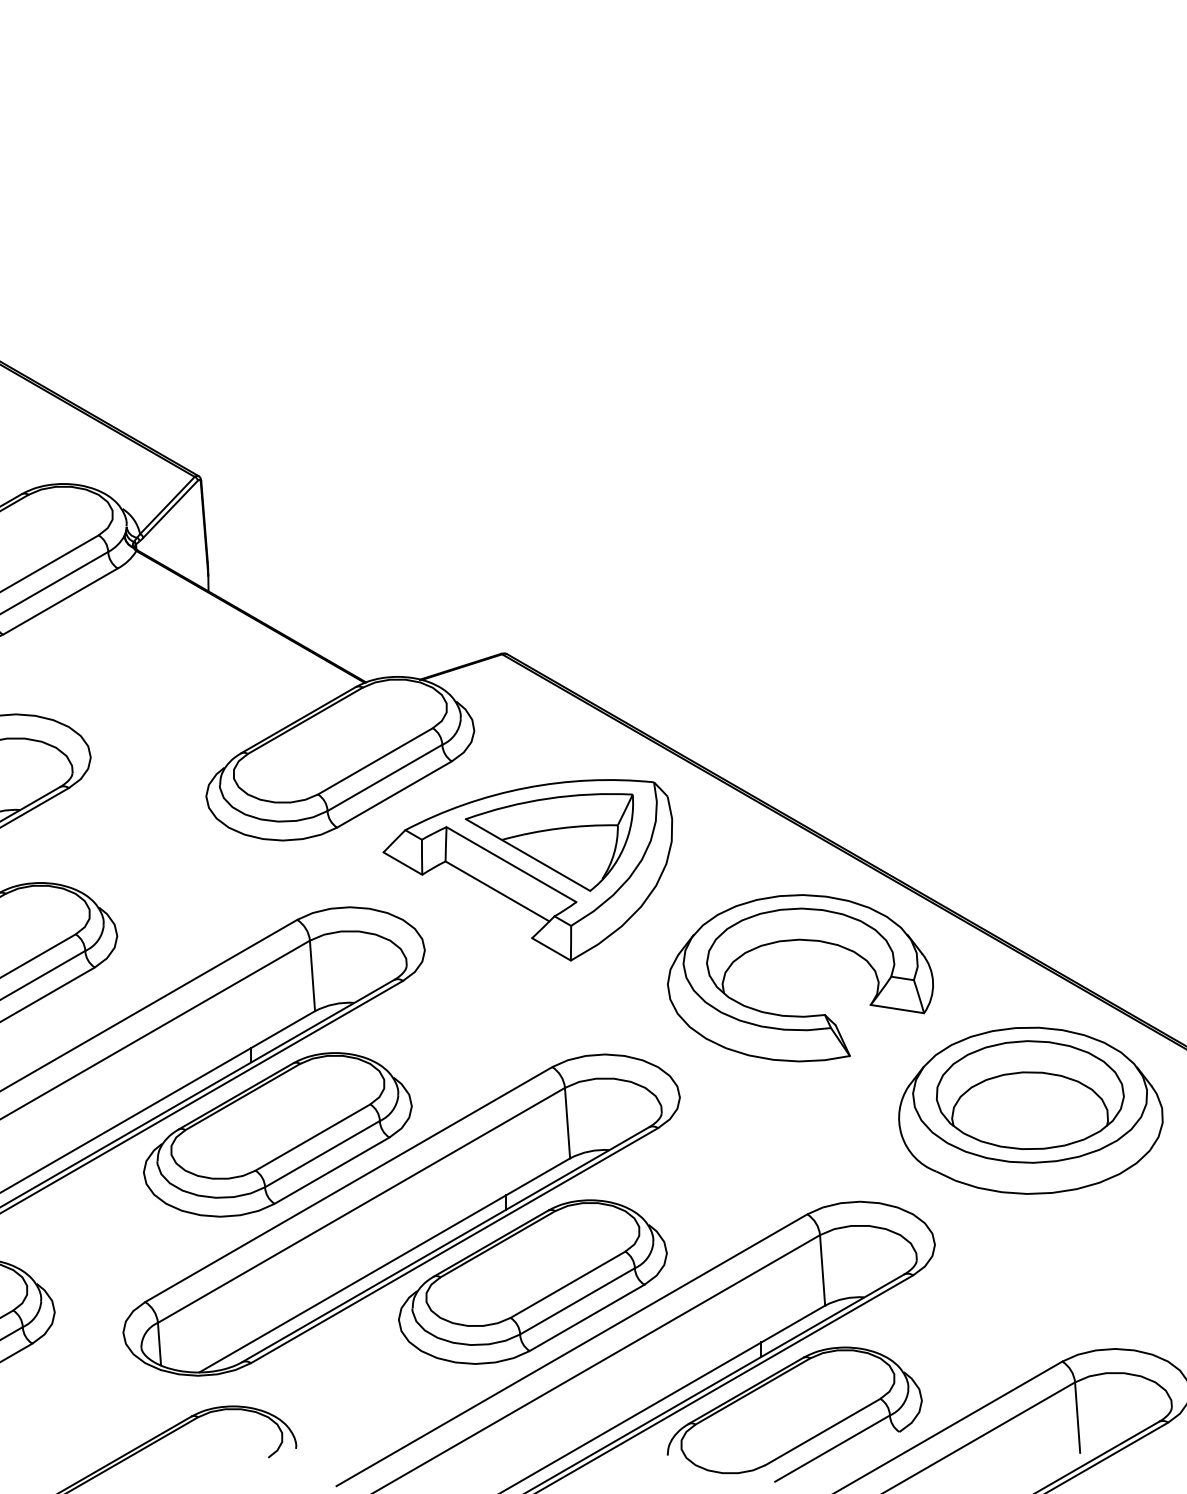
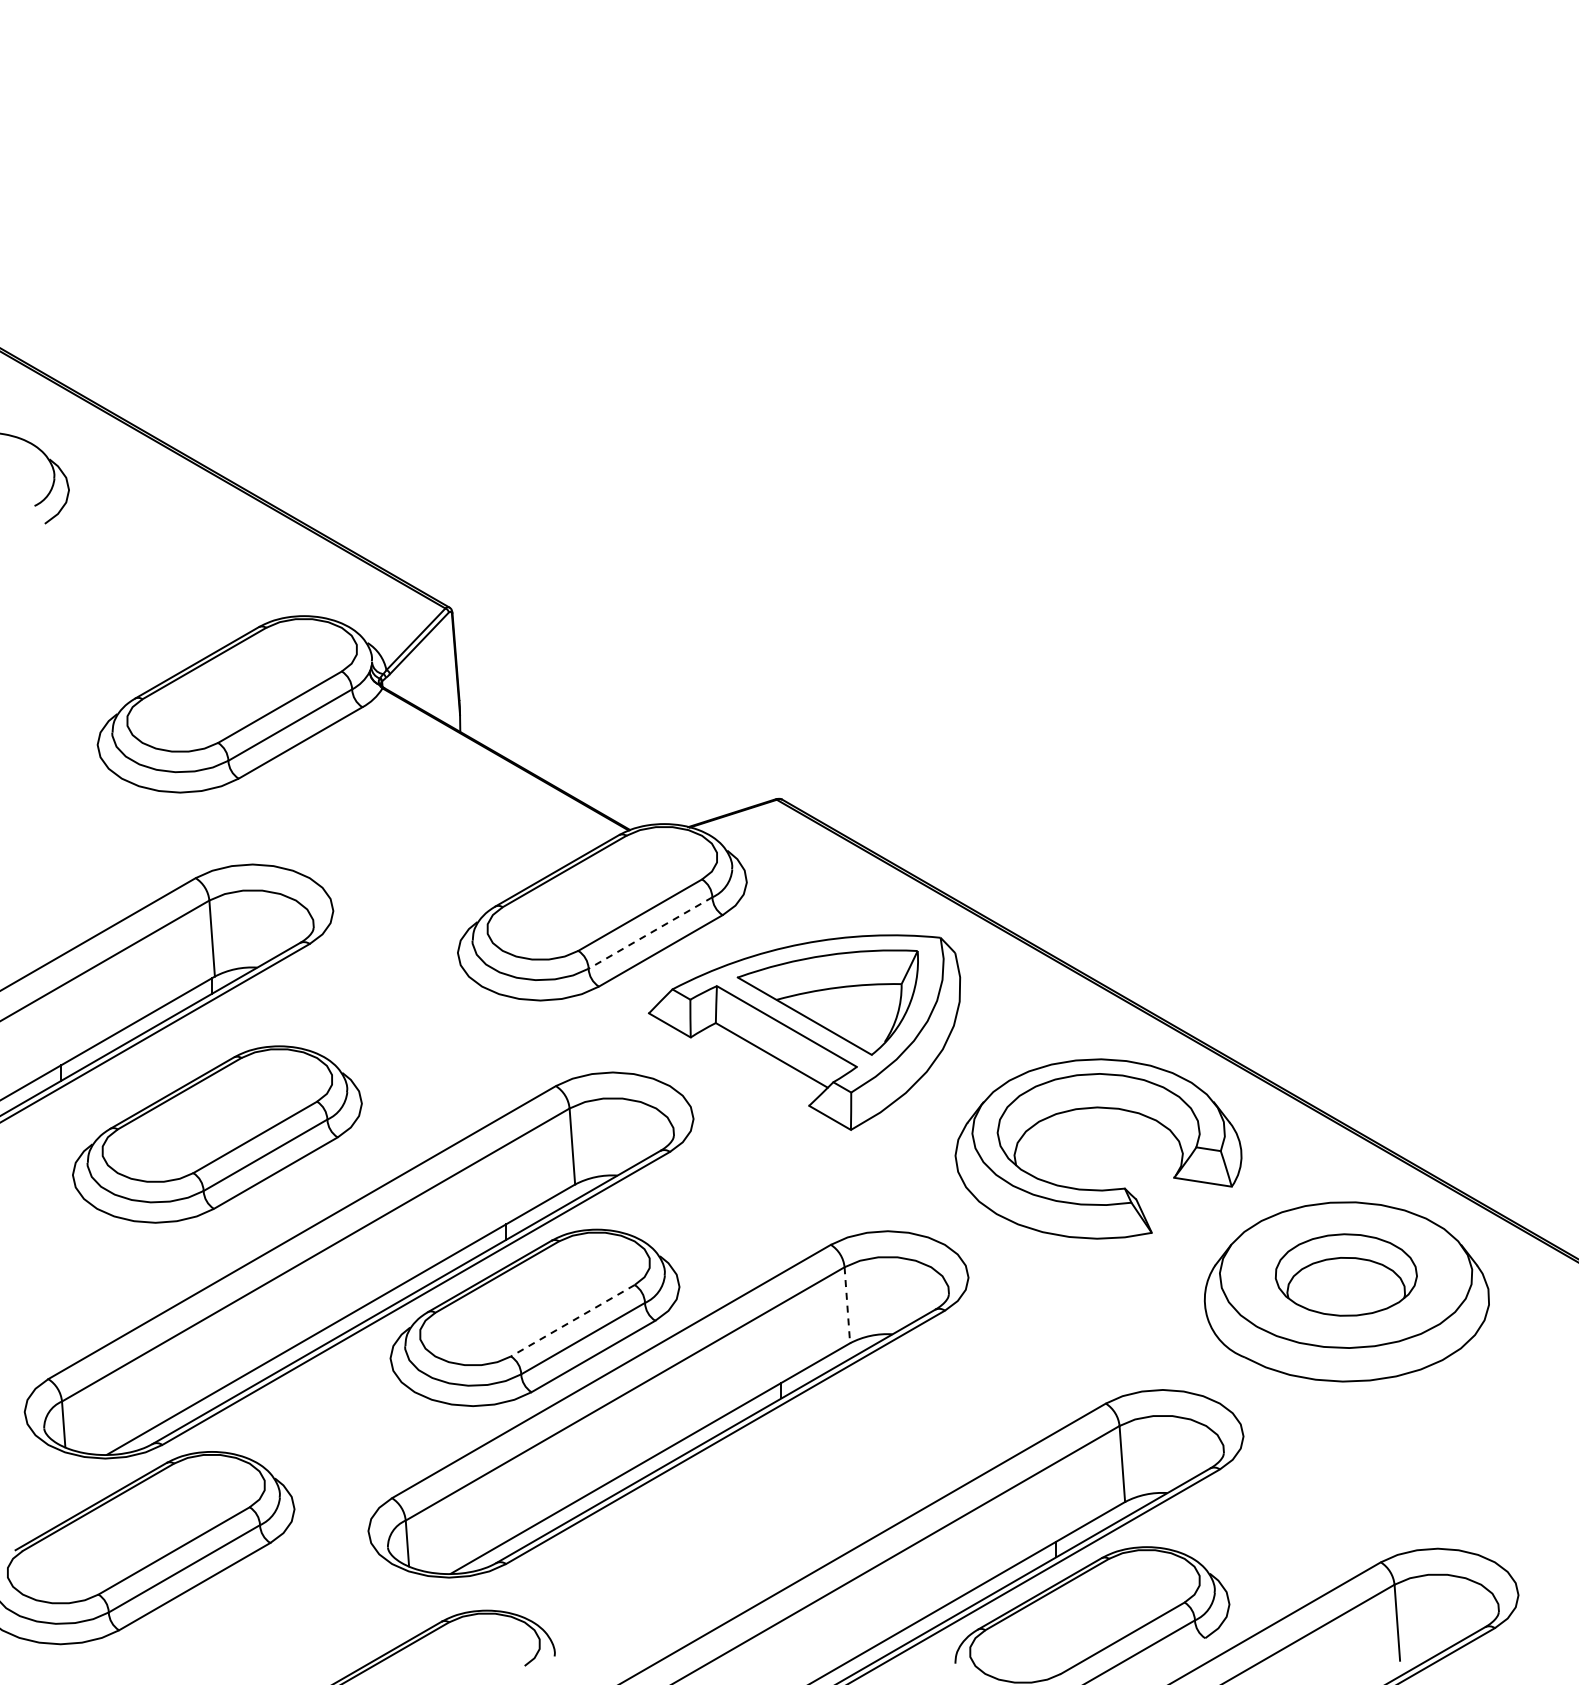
line: (384, 778) -> (650, 933), solid -> dashed
part: (1030, 1094) -> (1346, 1274), size x0.7
line: (567, 1123) -> (847, 1305), solid -> dashed
line: (312, 1138) -> (572, 1321), solid -> dashed
part: (532, 1281) -> (809, 1476), removed

